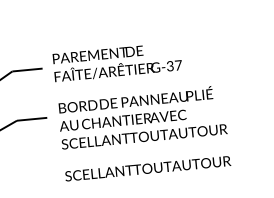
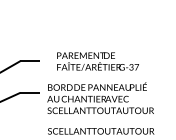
text: (116, 62) -> (97, 61), moved

